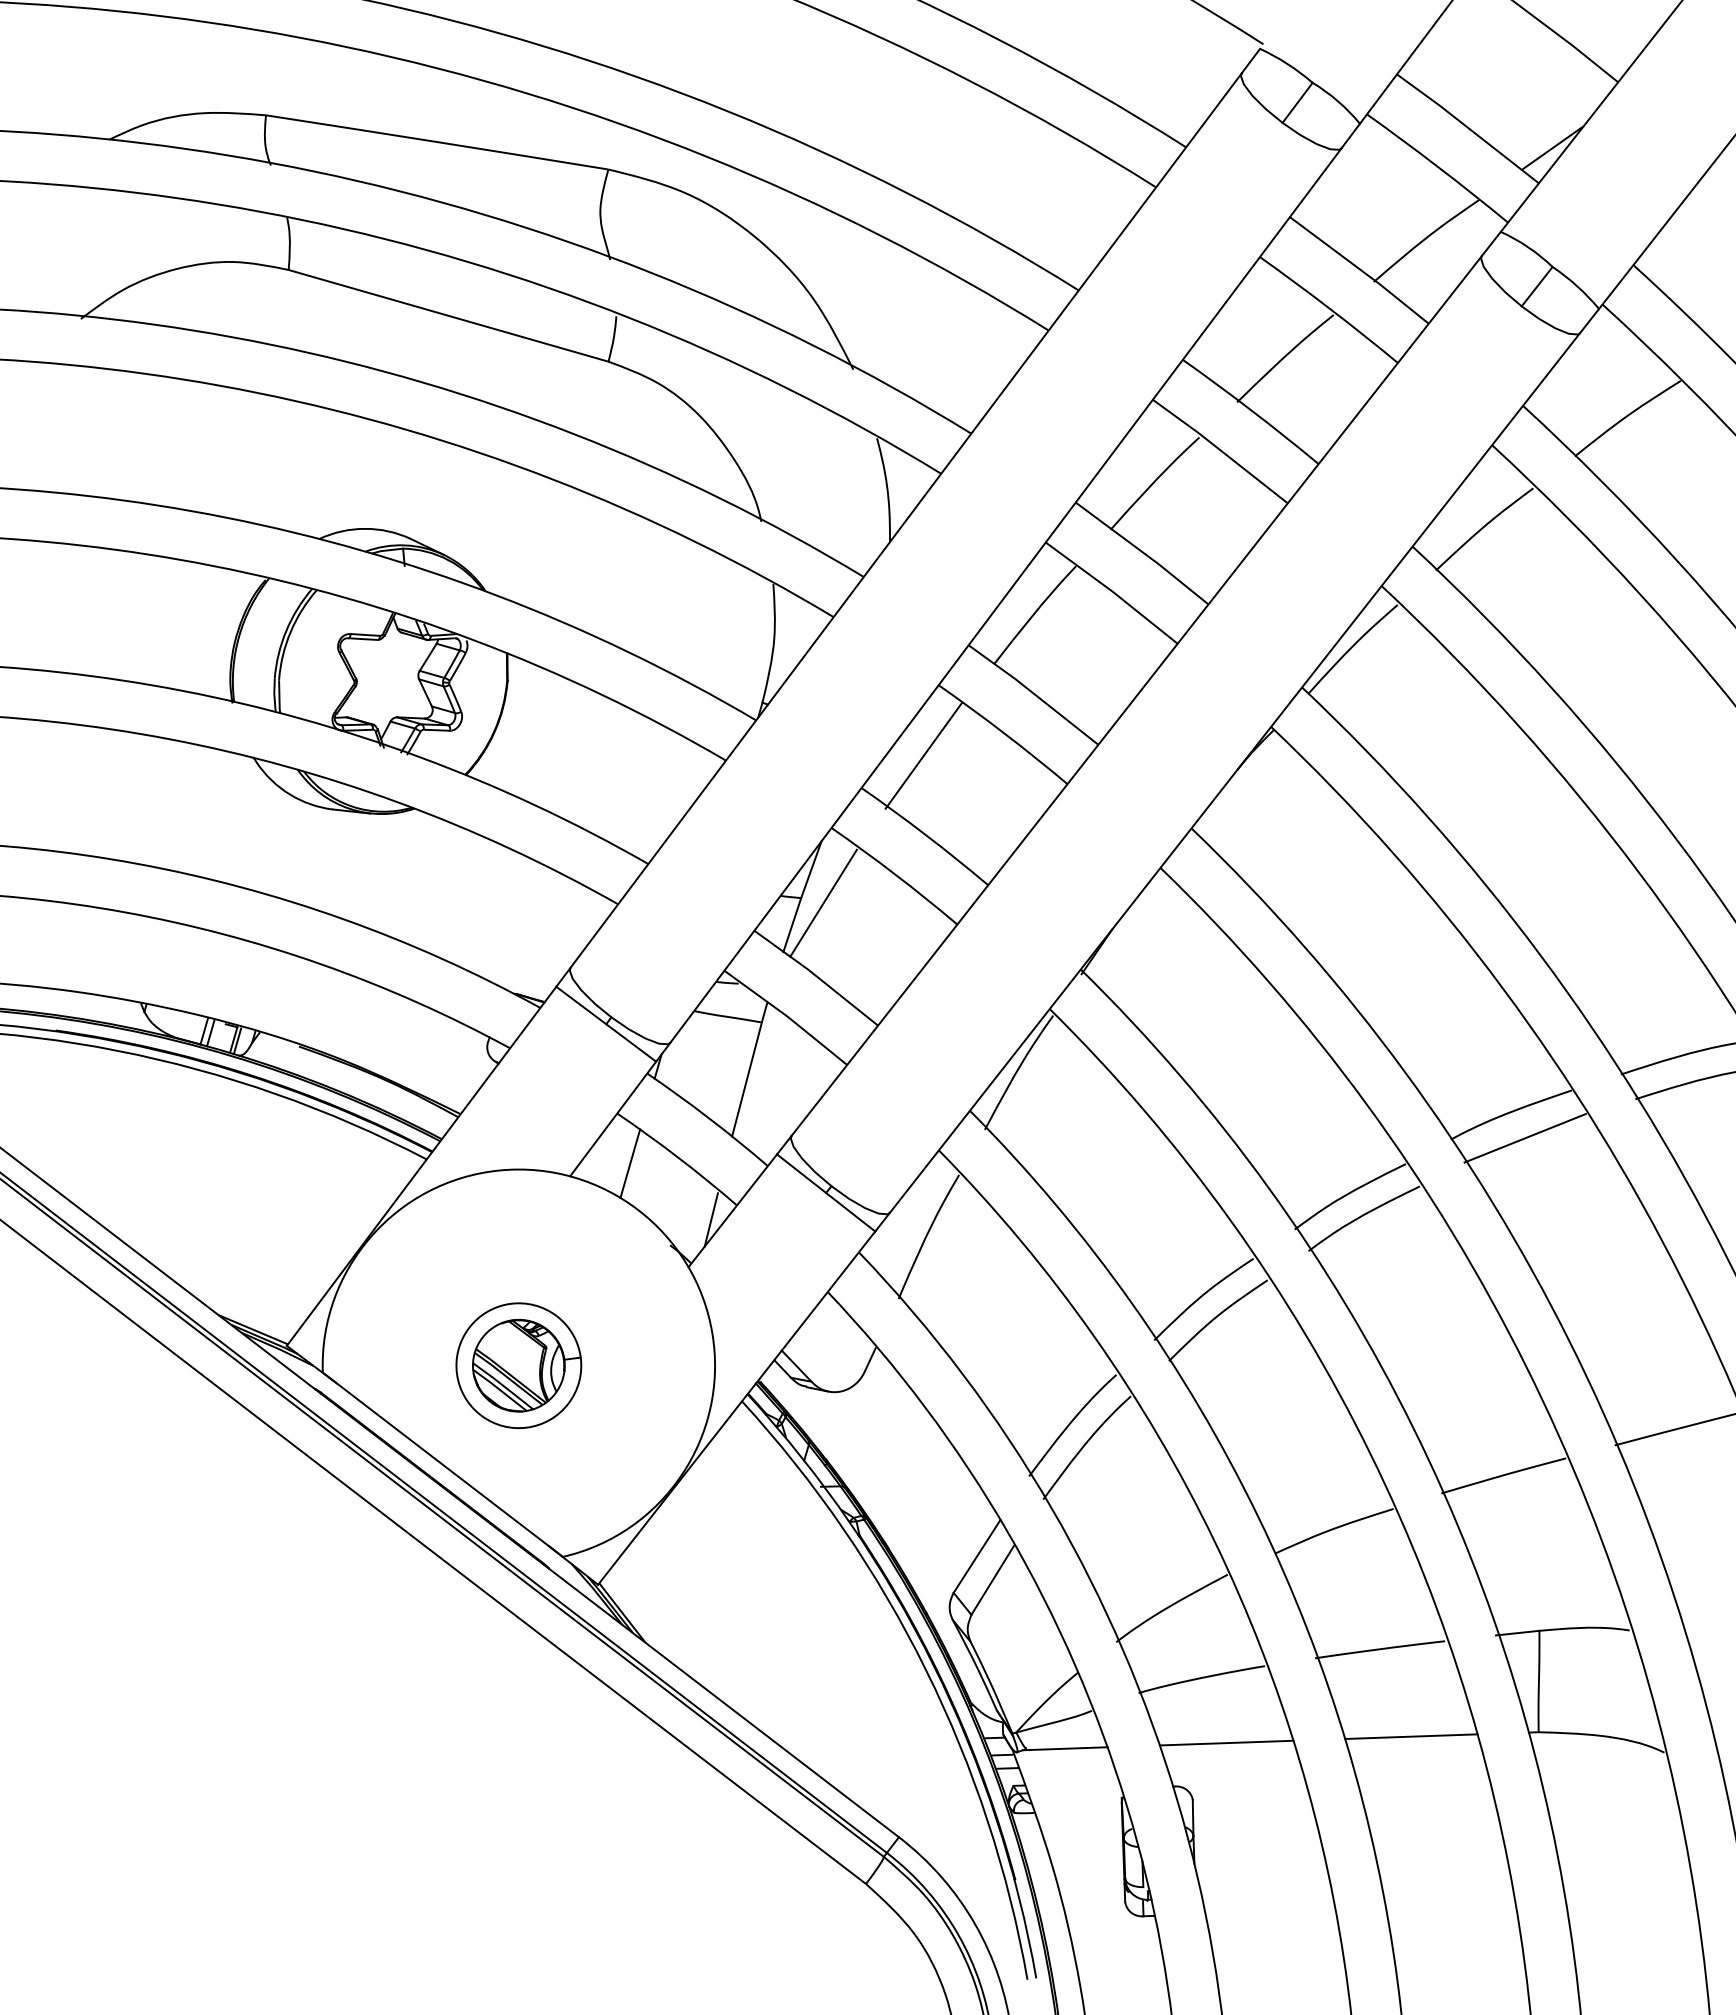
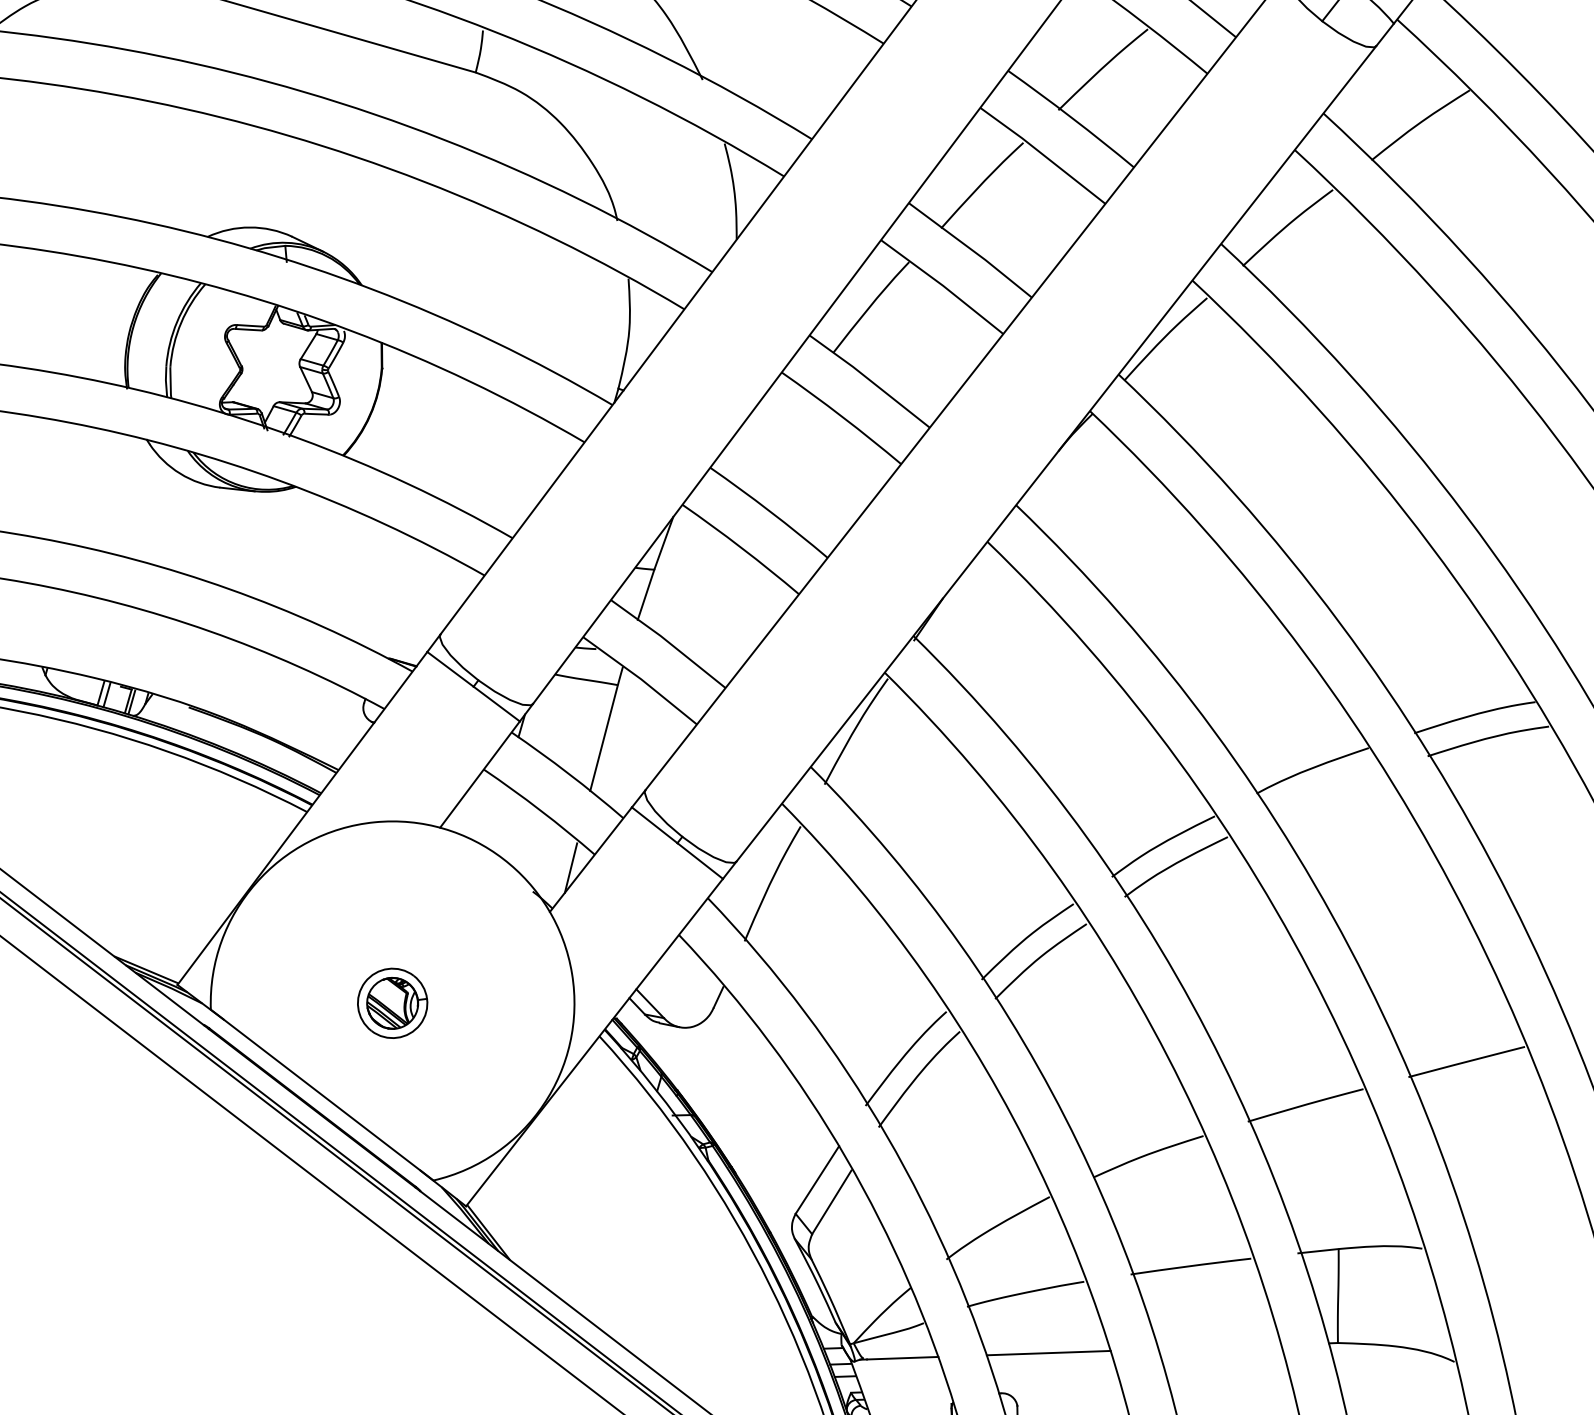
line: (923, 755) -> (767, 437), removed
line: (823, 902) -> (675, 573), removed
line: (1524, 1138) -> (1324, 792), removed
line: (630, 1163) -> (496, 815), removed
part: (518, 1365) -> (392, 1003), size x0.6
line: (1411, 1736) -> (1220, 1346), removed

